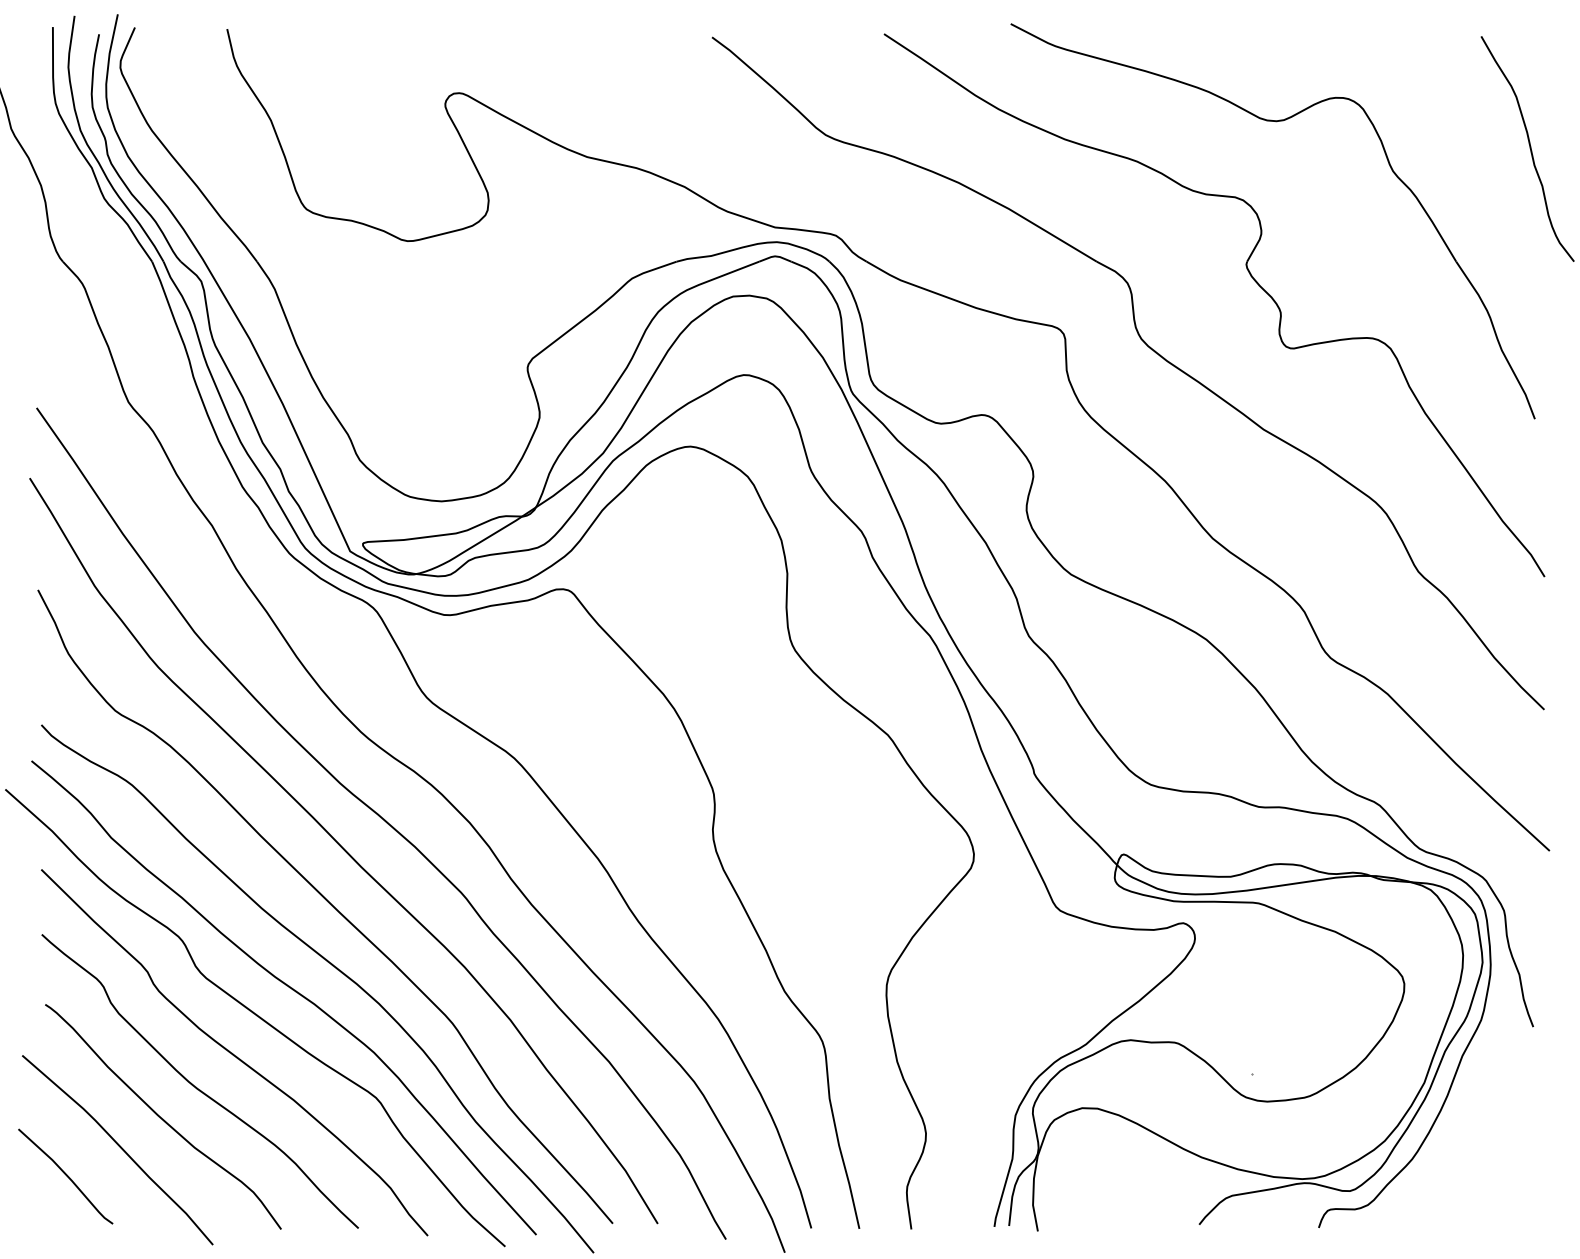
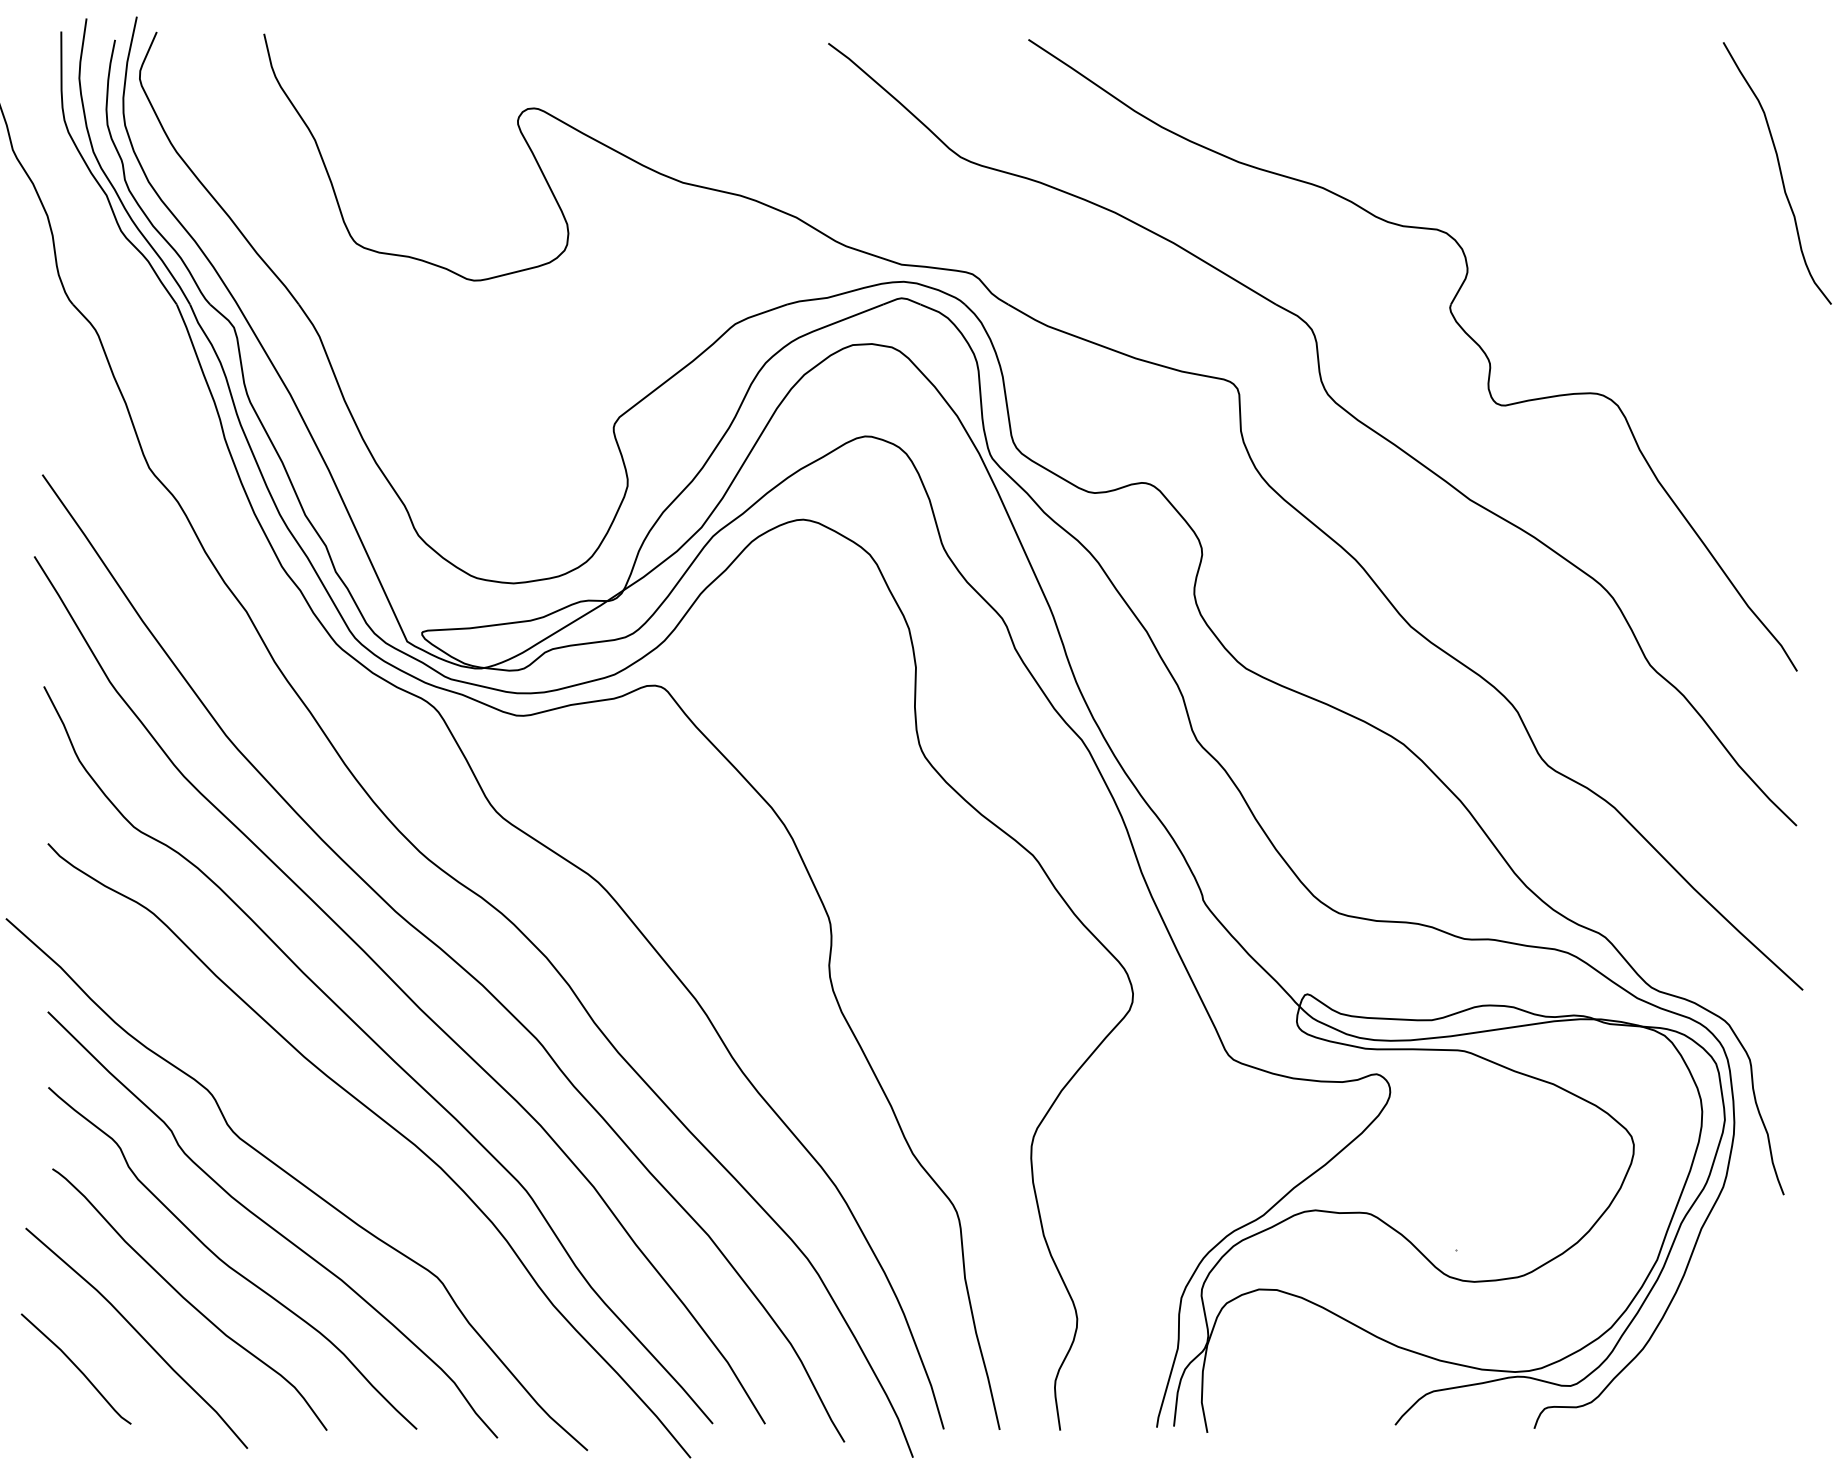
part: (1272, 121) -> (1480, 141), removed
curve: (290, 988) -> (337, 1150), removed

